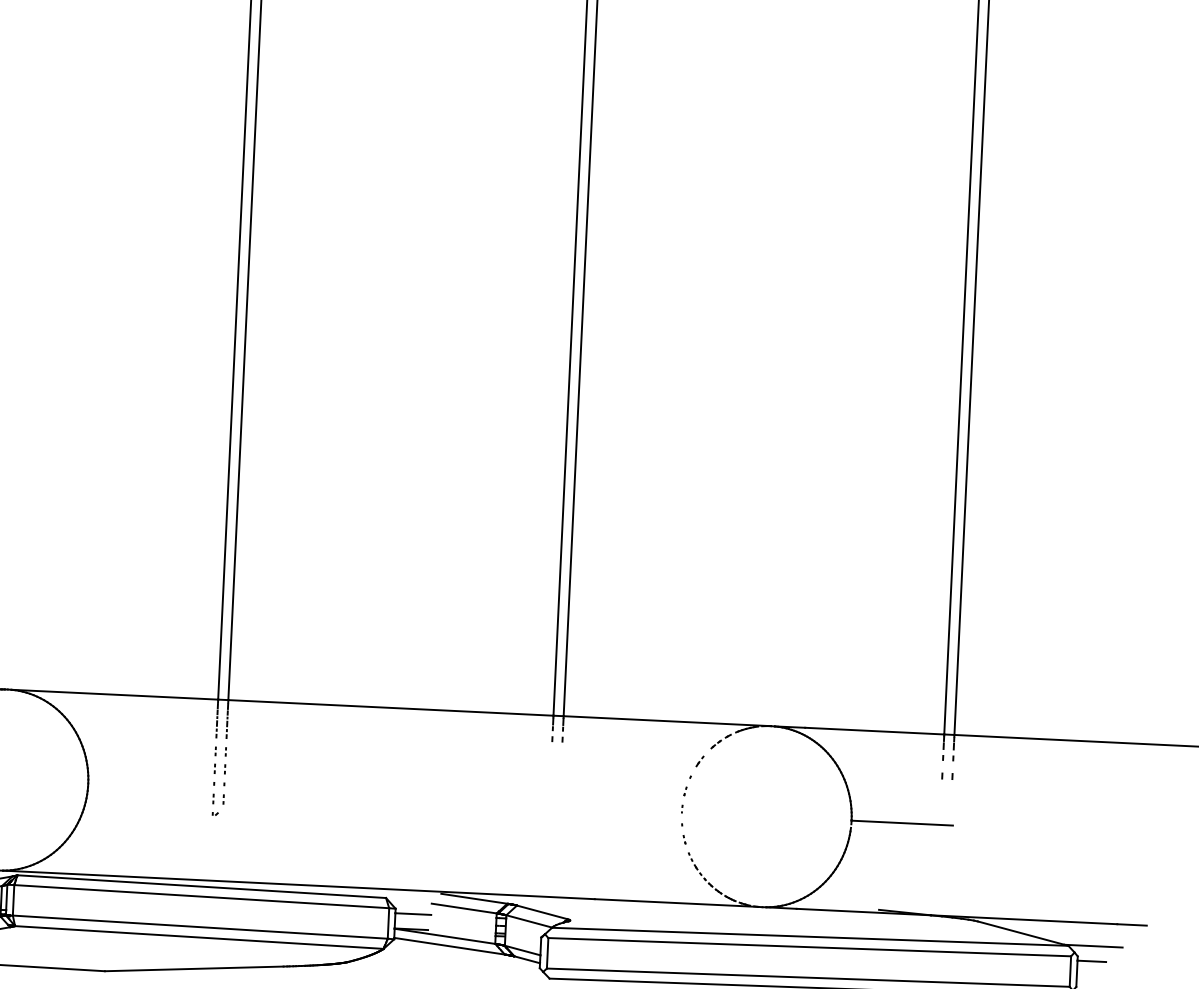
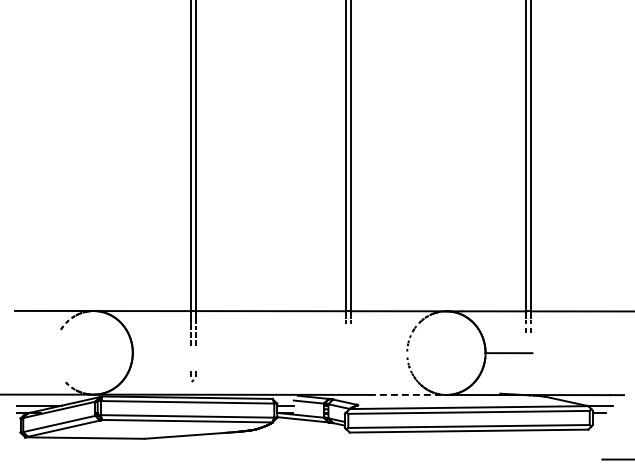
part: (218, 804) -> (193, 376), moved
line: (676, 902) -> (406, 394), solid -> dashed

